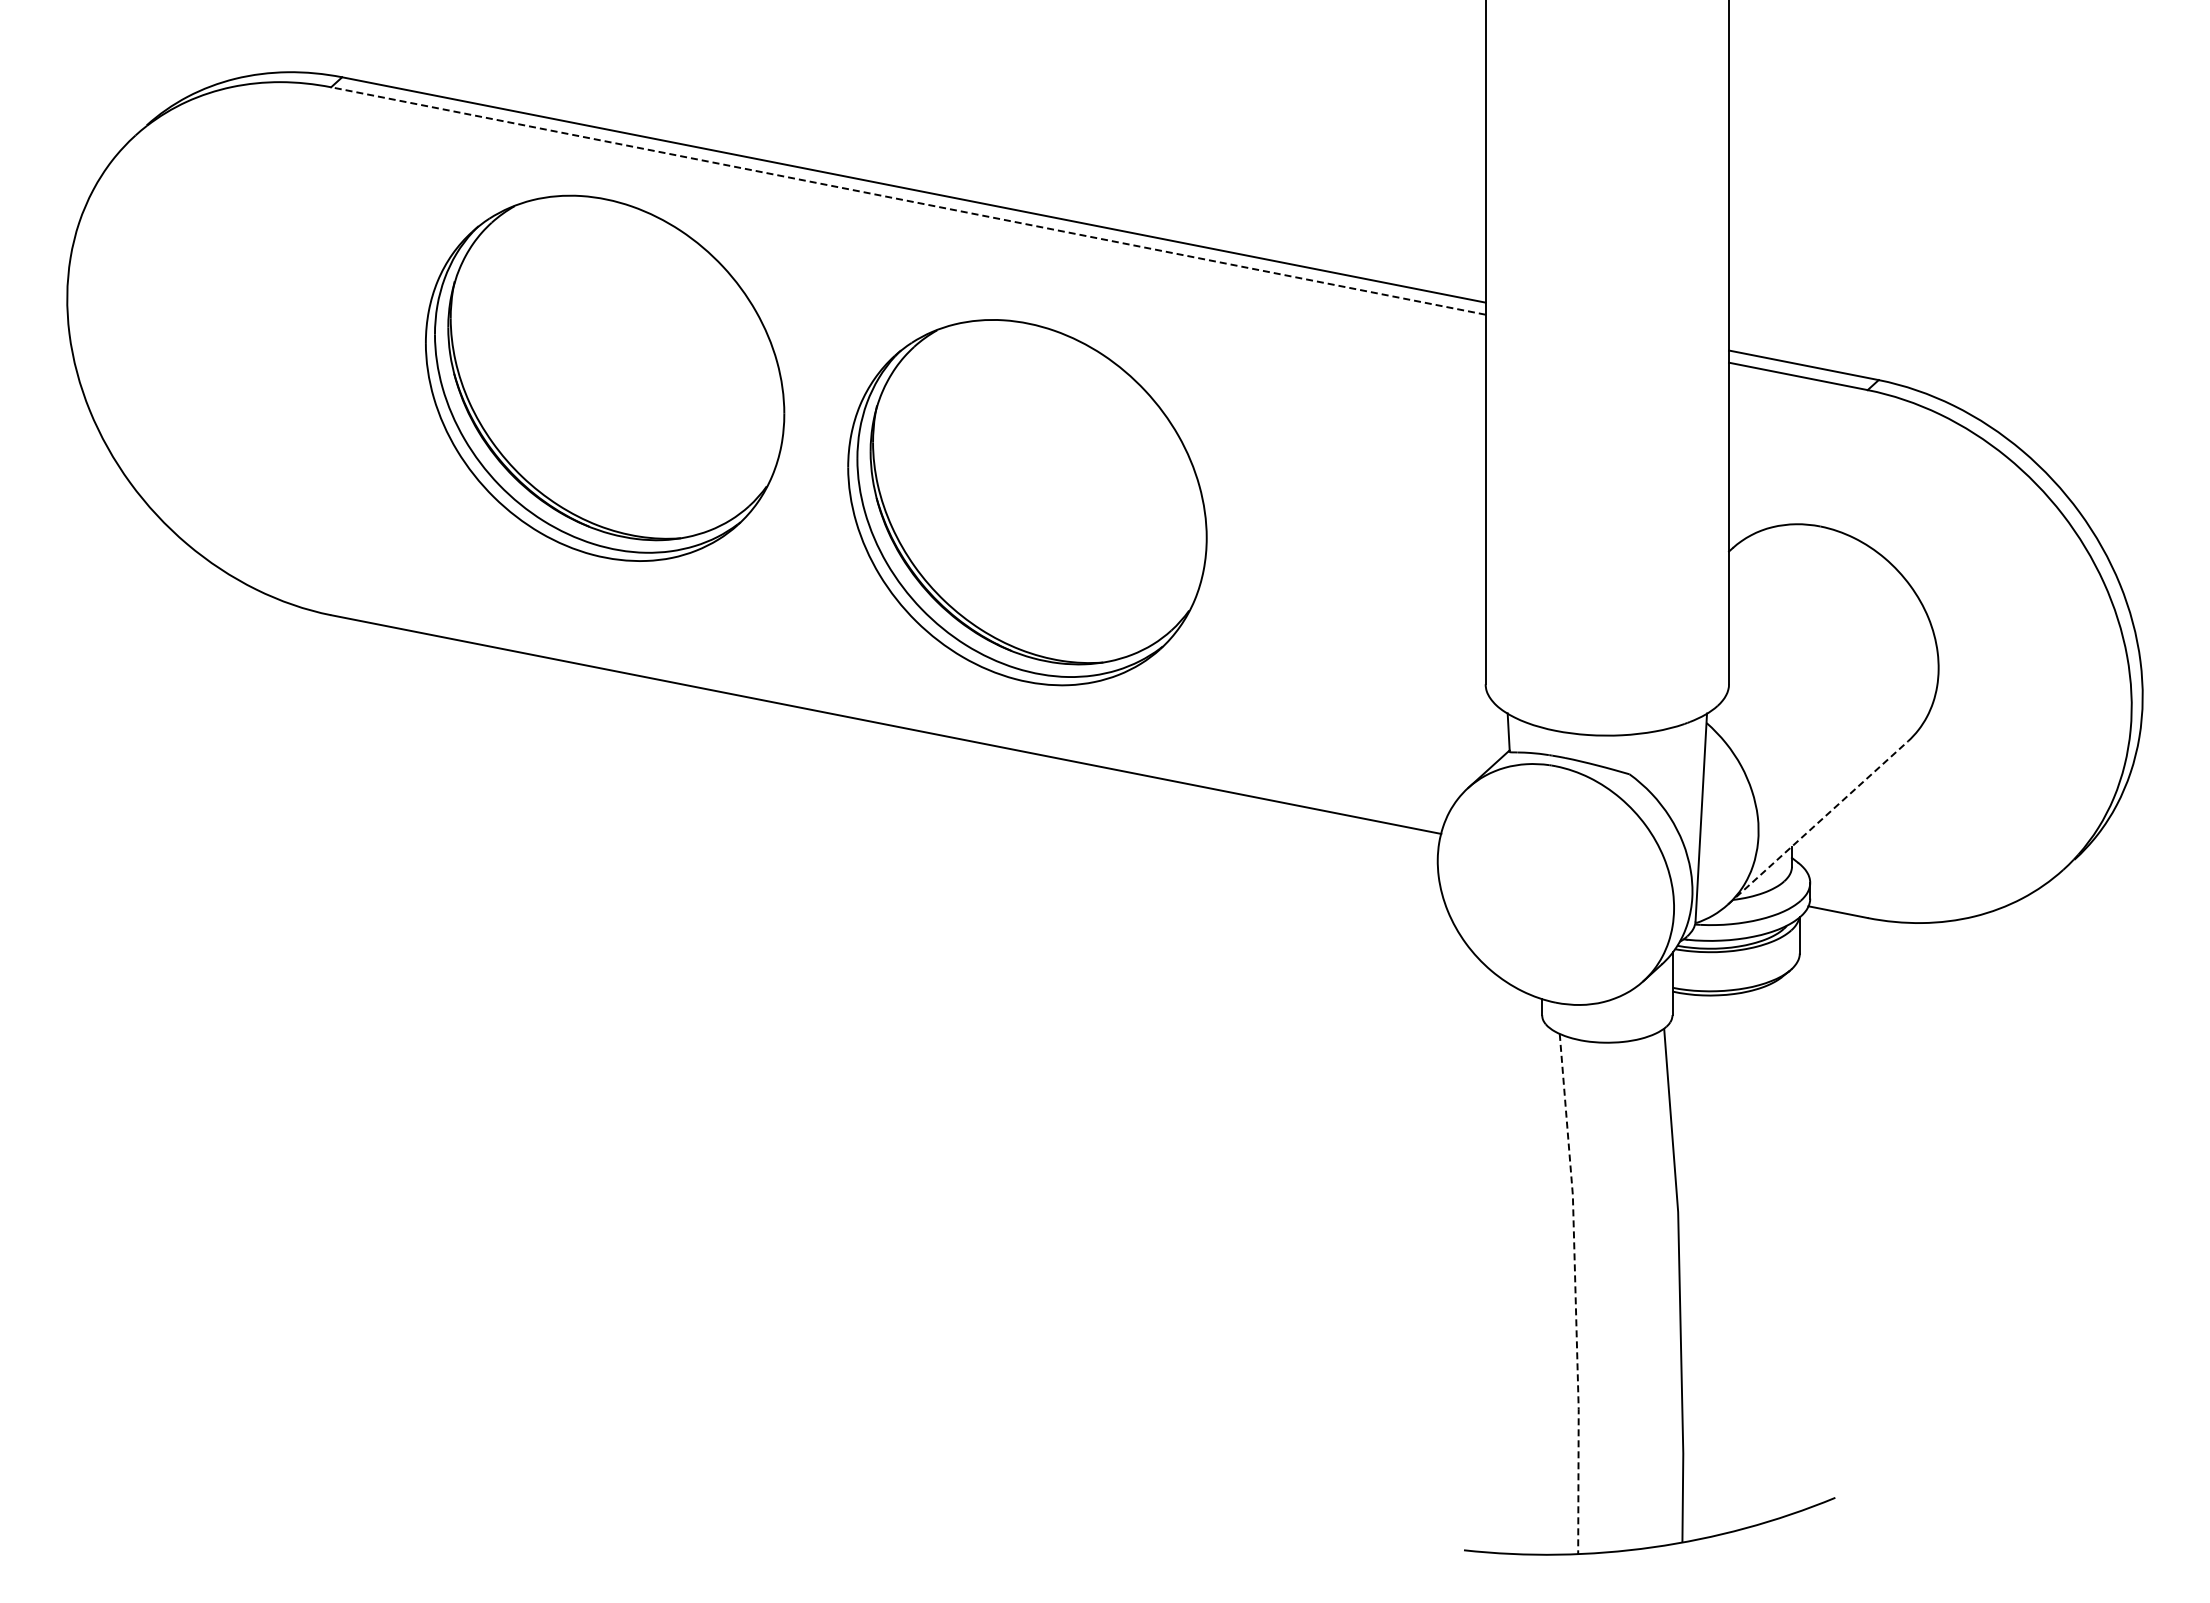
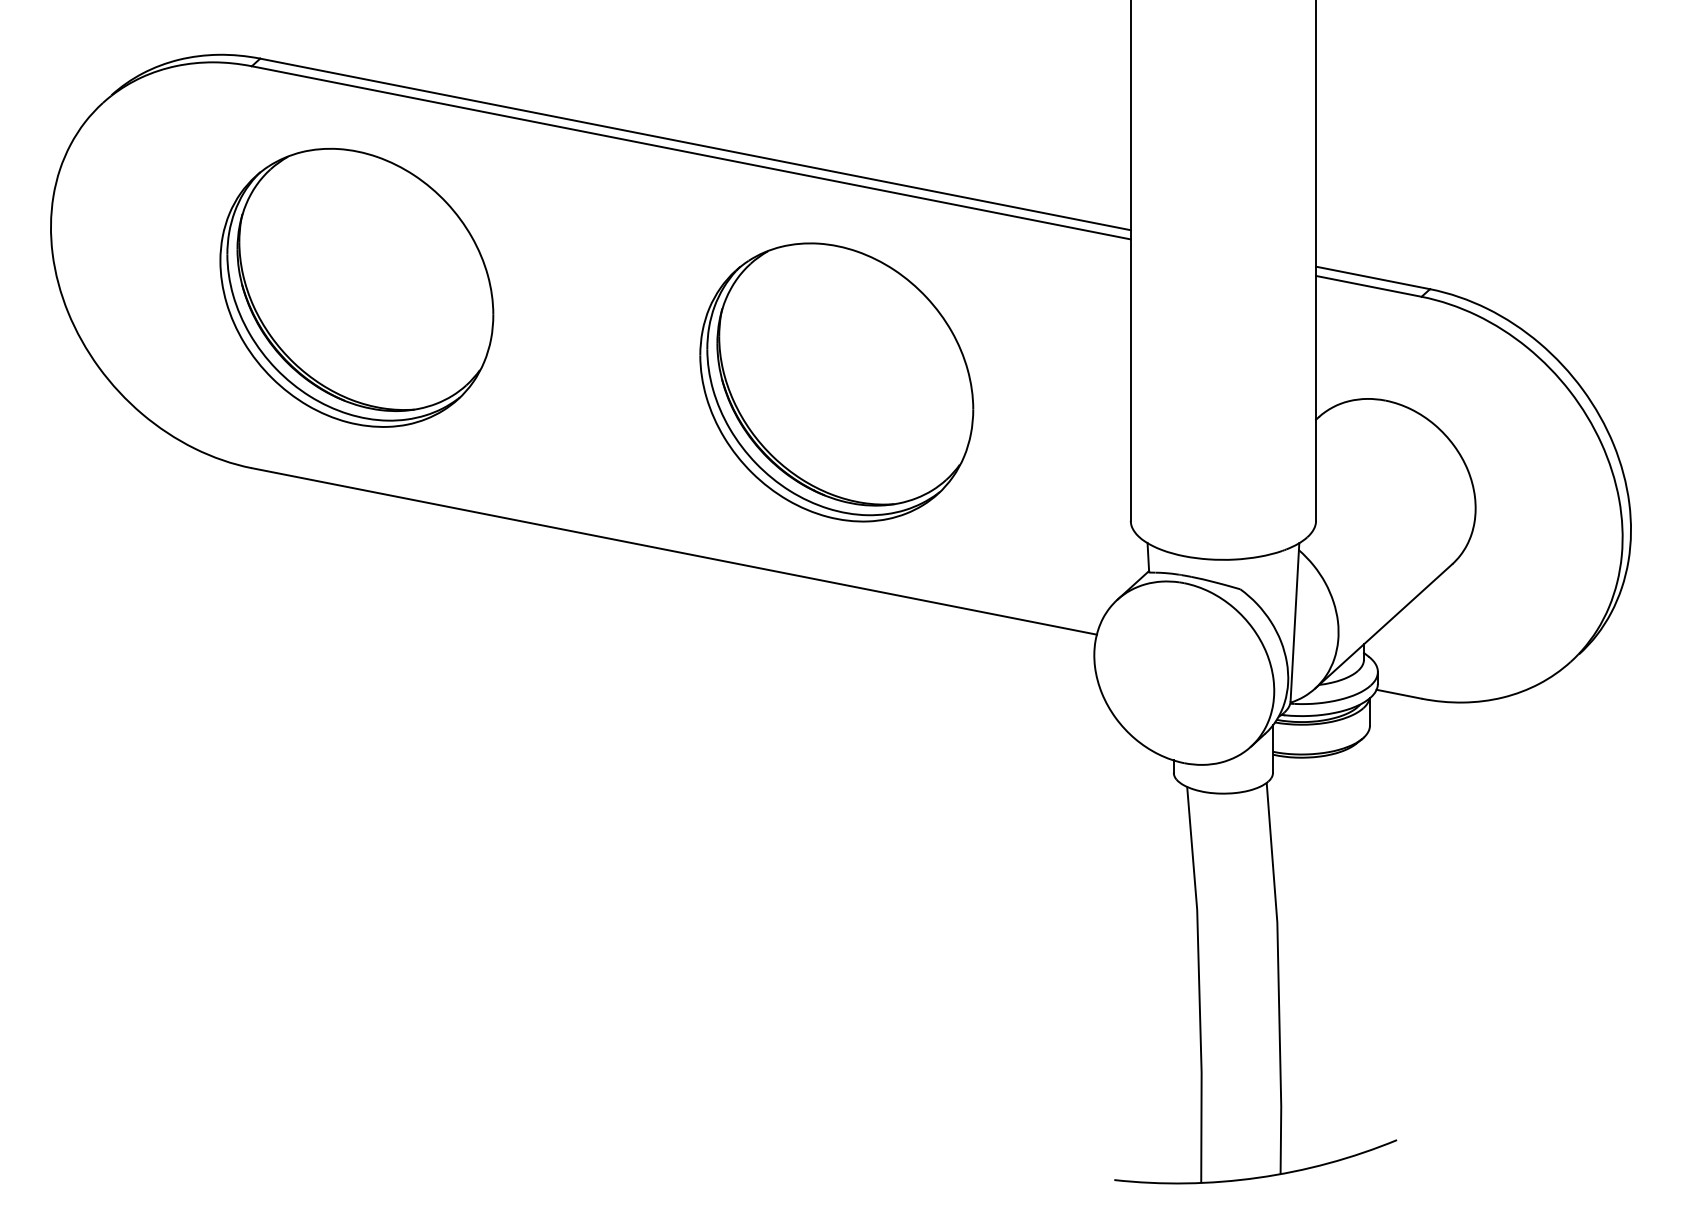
line: (907, 200) -> (690, 152), dashed -> solid
part: (605, 377) -> (357, 287), moved
part: (1027, 502) -> (836, 382), moved
line: (1818, 822) -> (1384, 625), dashed -> solid
line: (1575, 1294) -> (1199, 985), dashed -> solid

